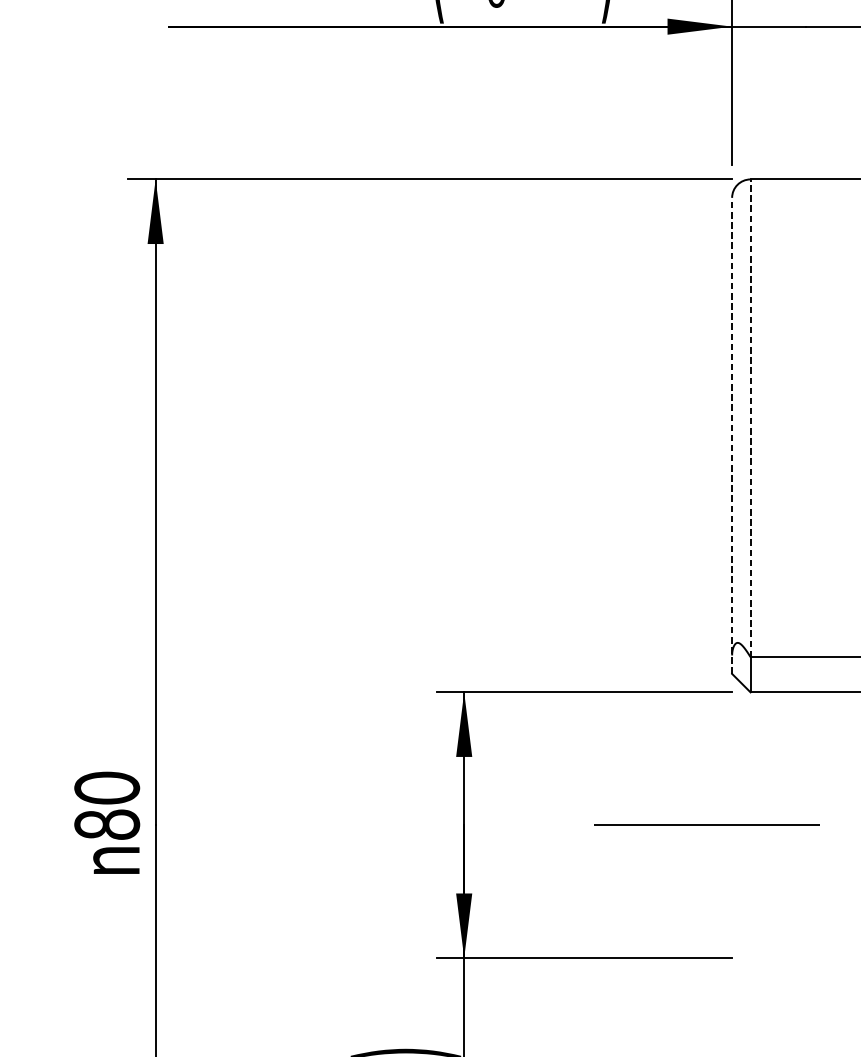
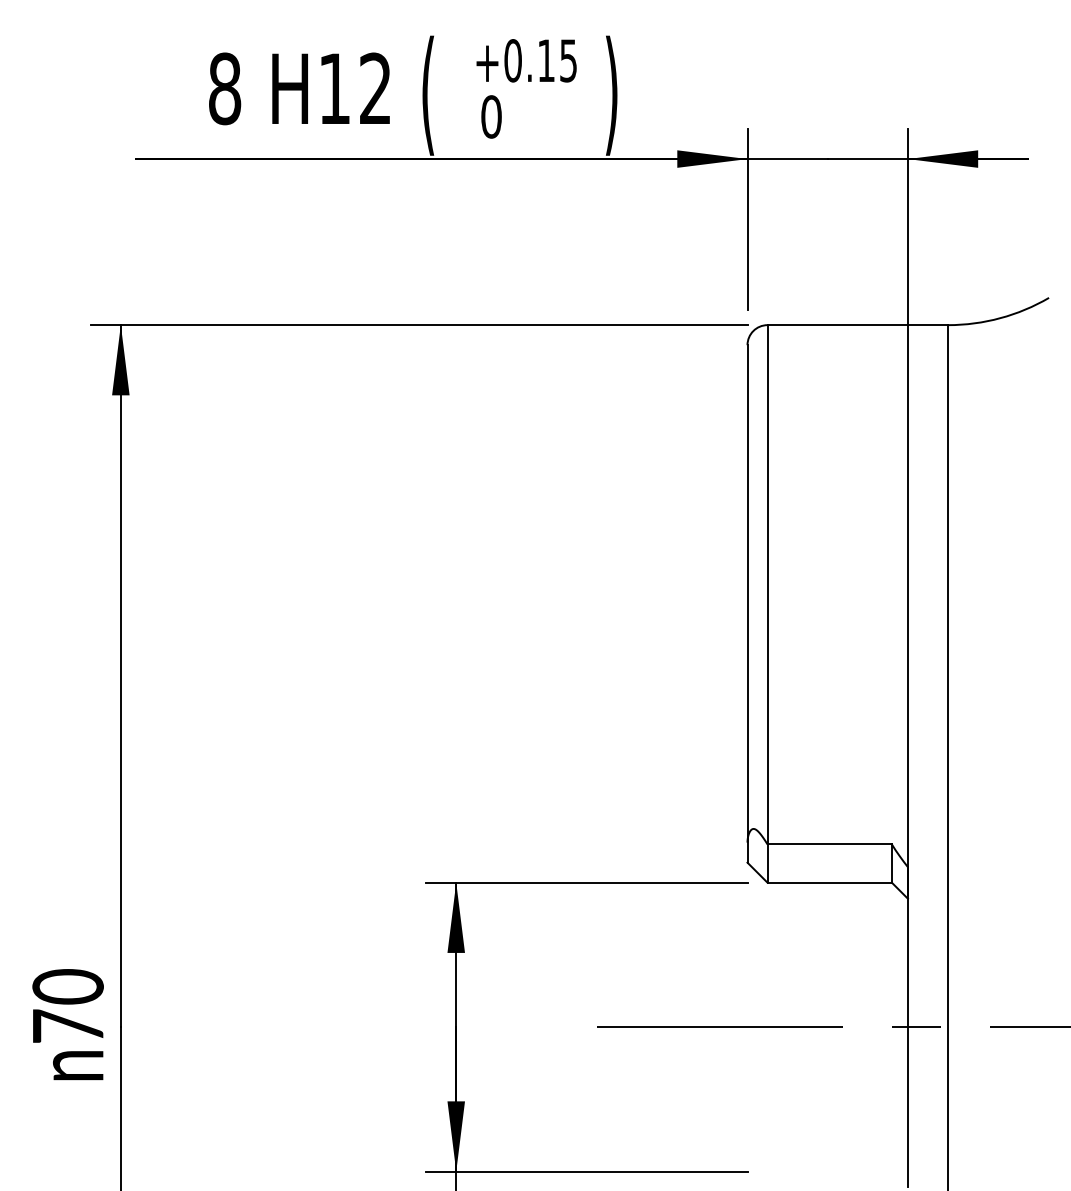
line: (750, 418) -> (767, 584), dashed -> solid
line: (732, 435) -> (747, 603), dashed -> solid
text: (106, 824) -> (67, 1026), 80 -> 70

